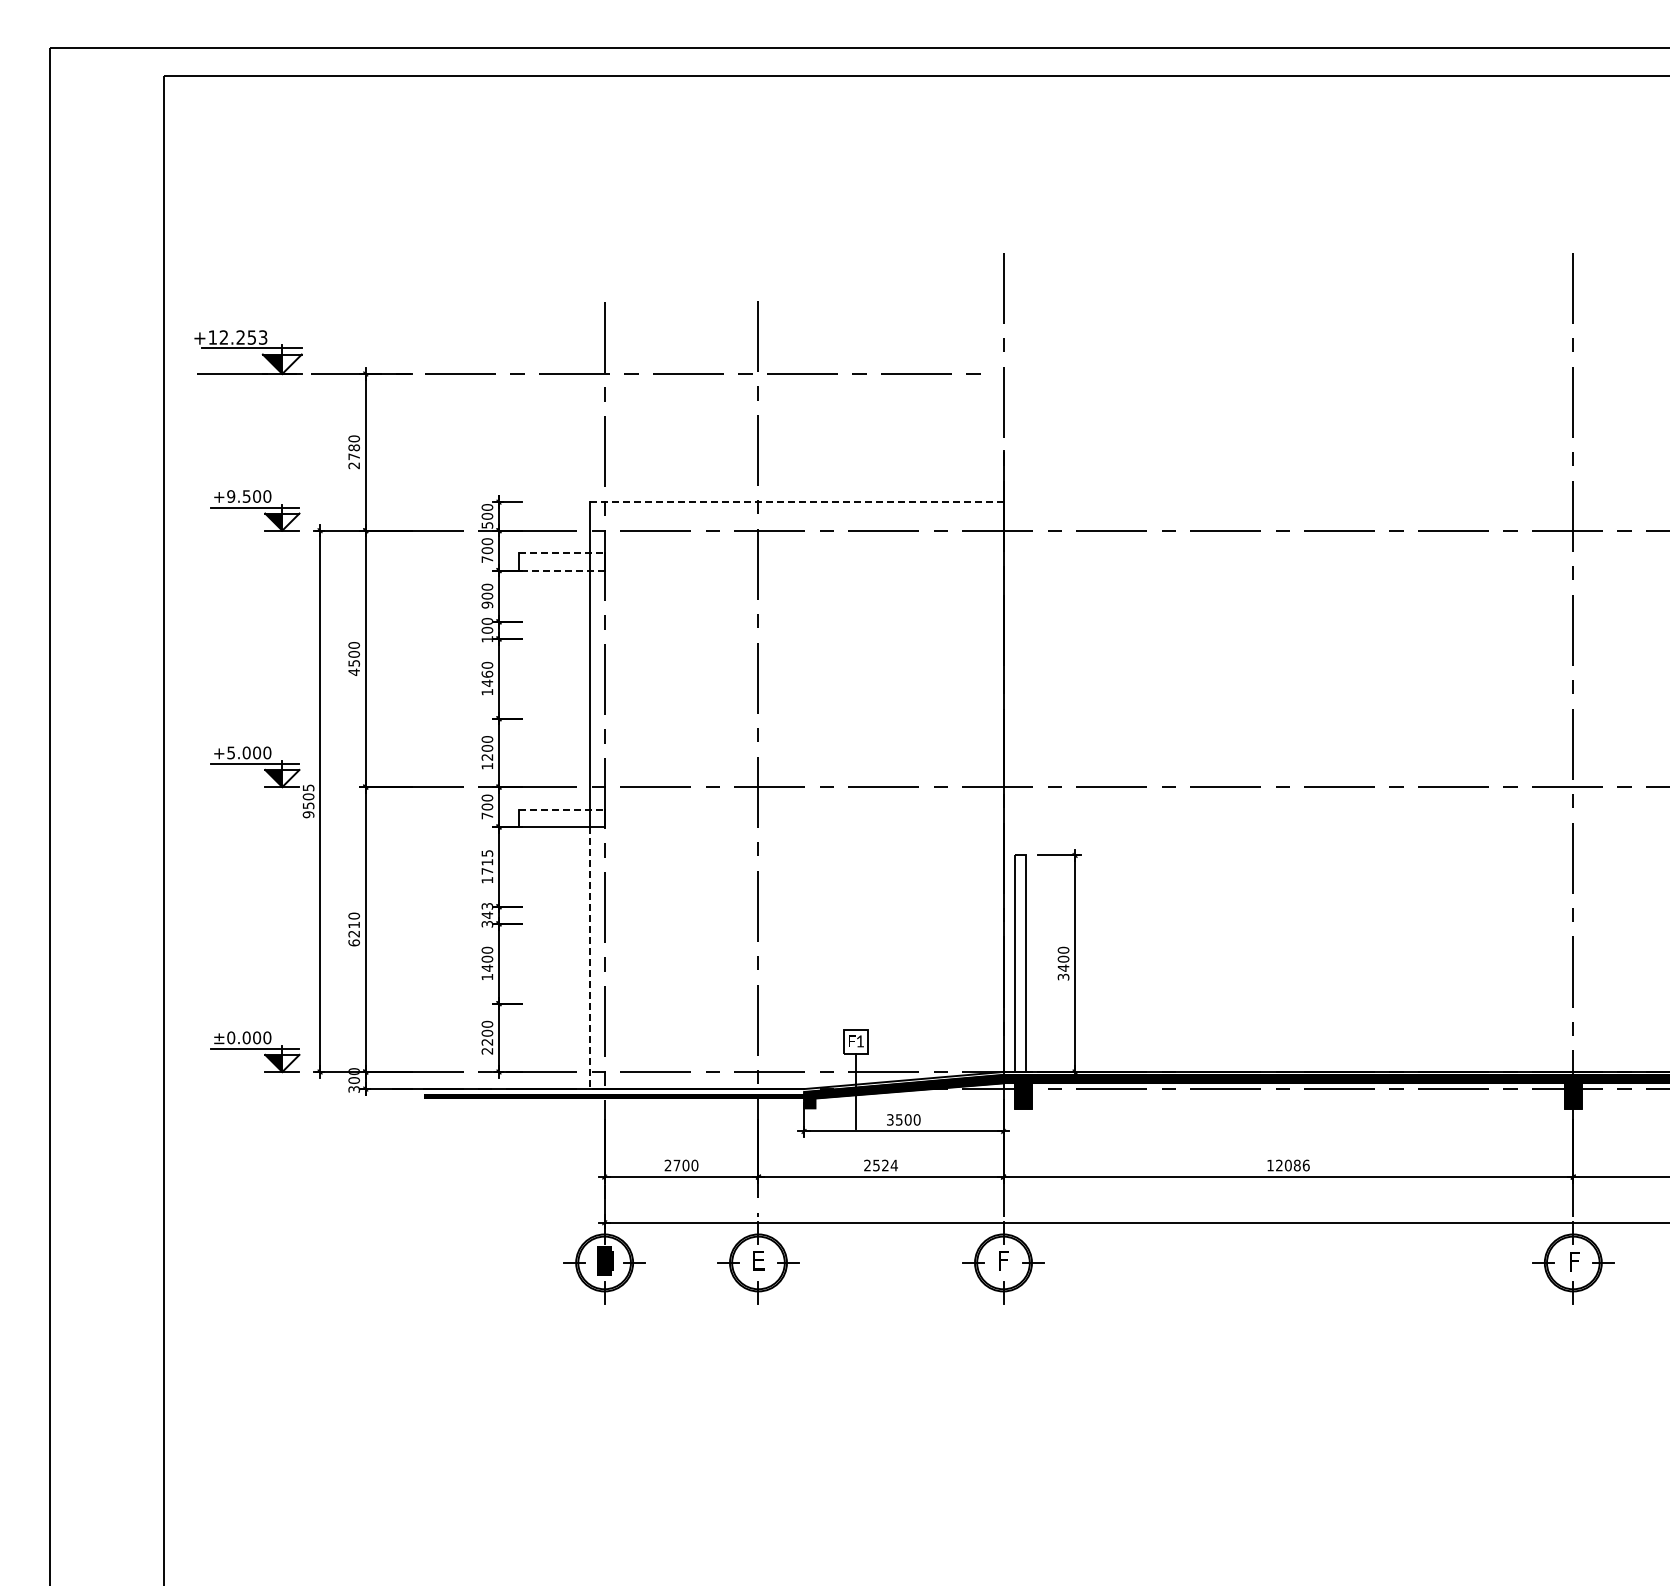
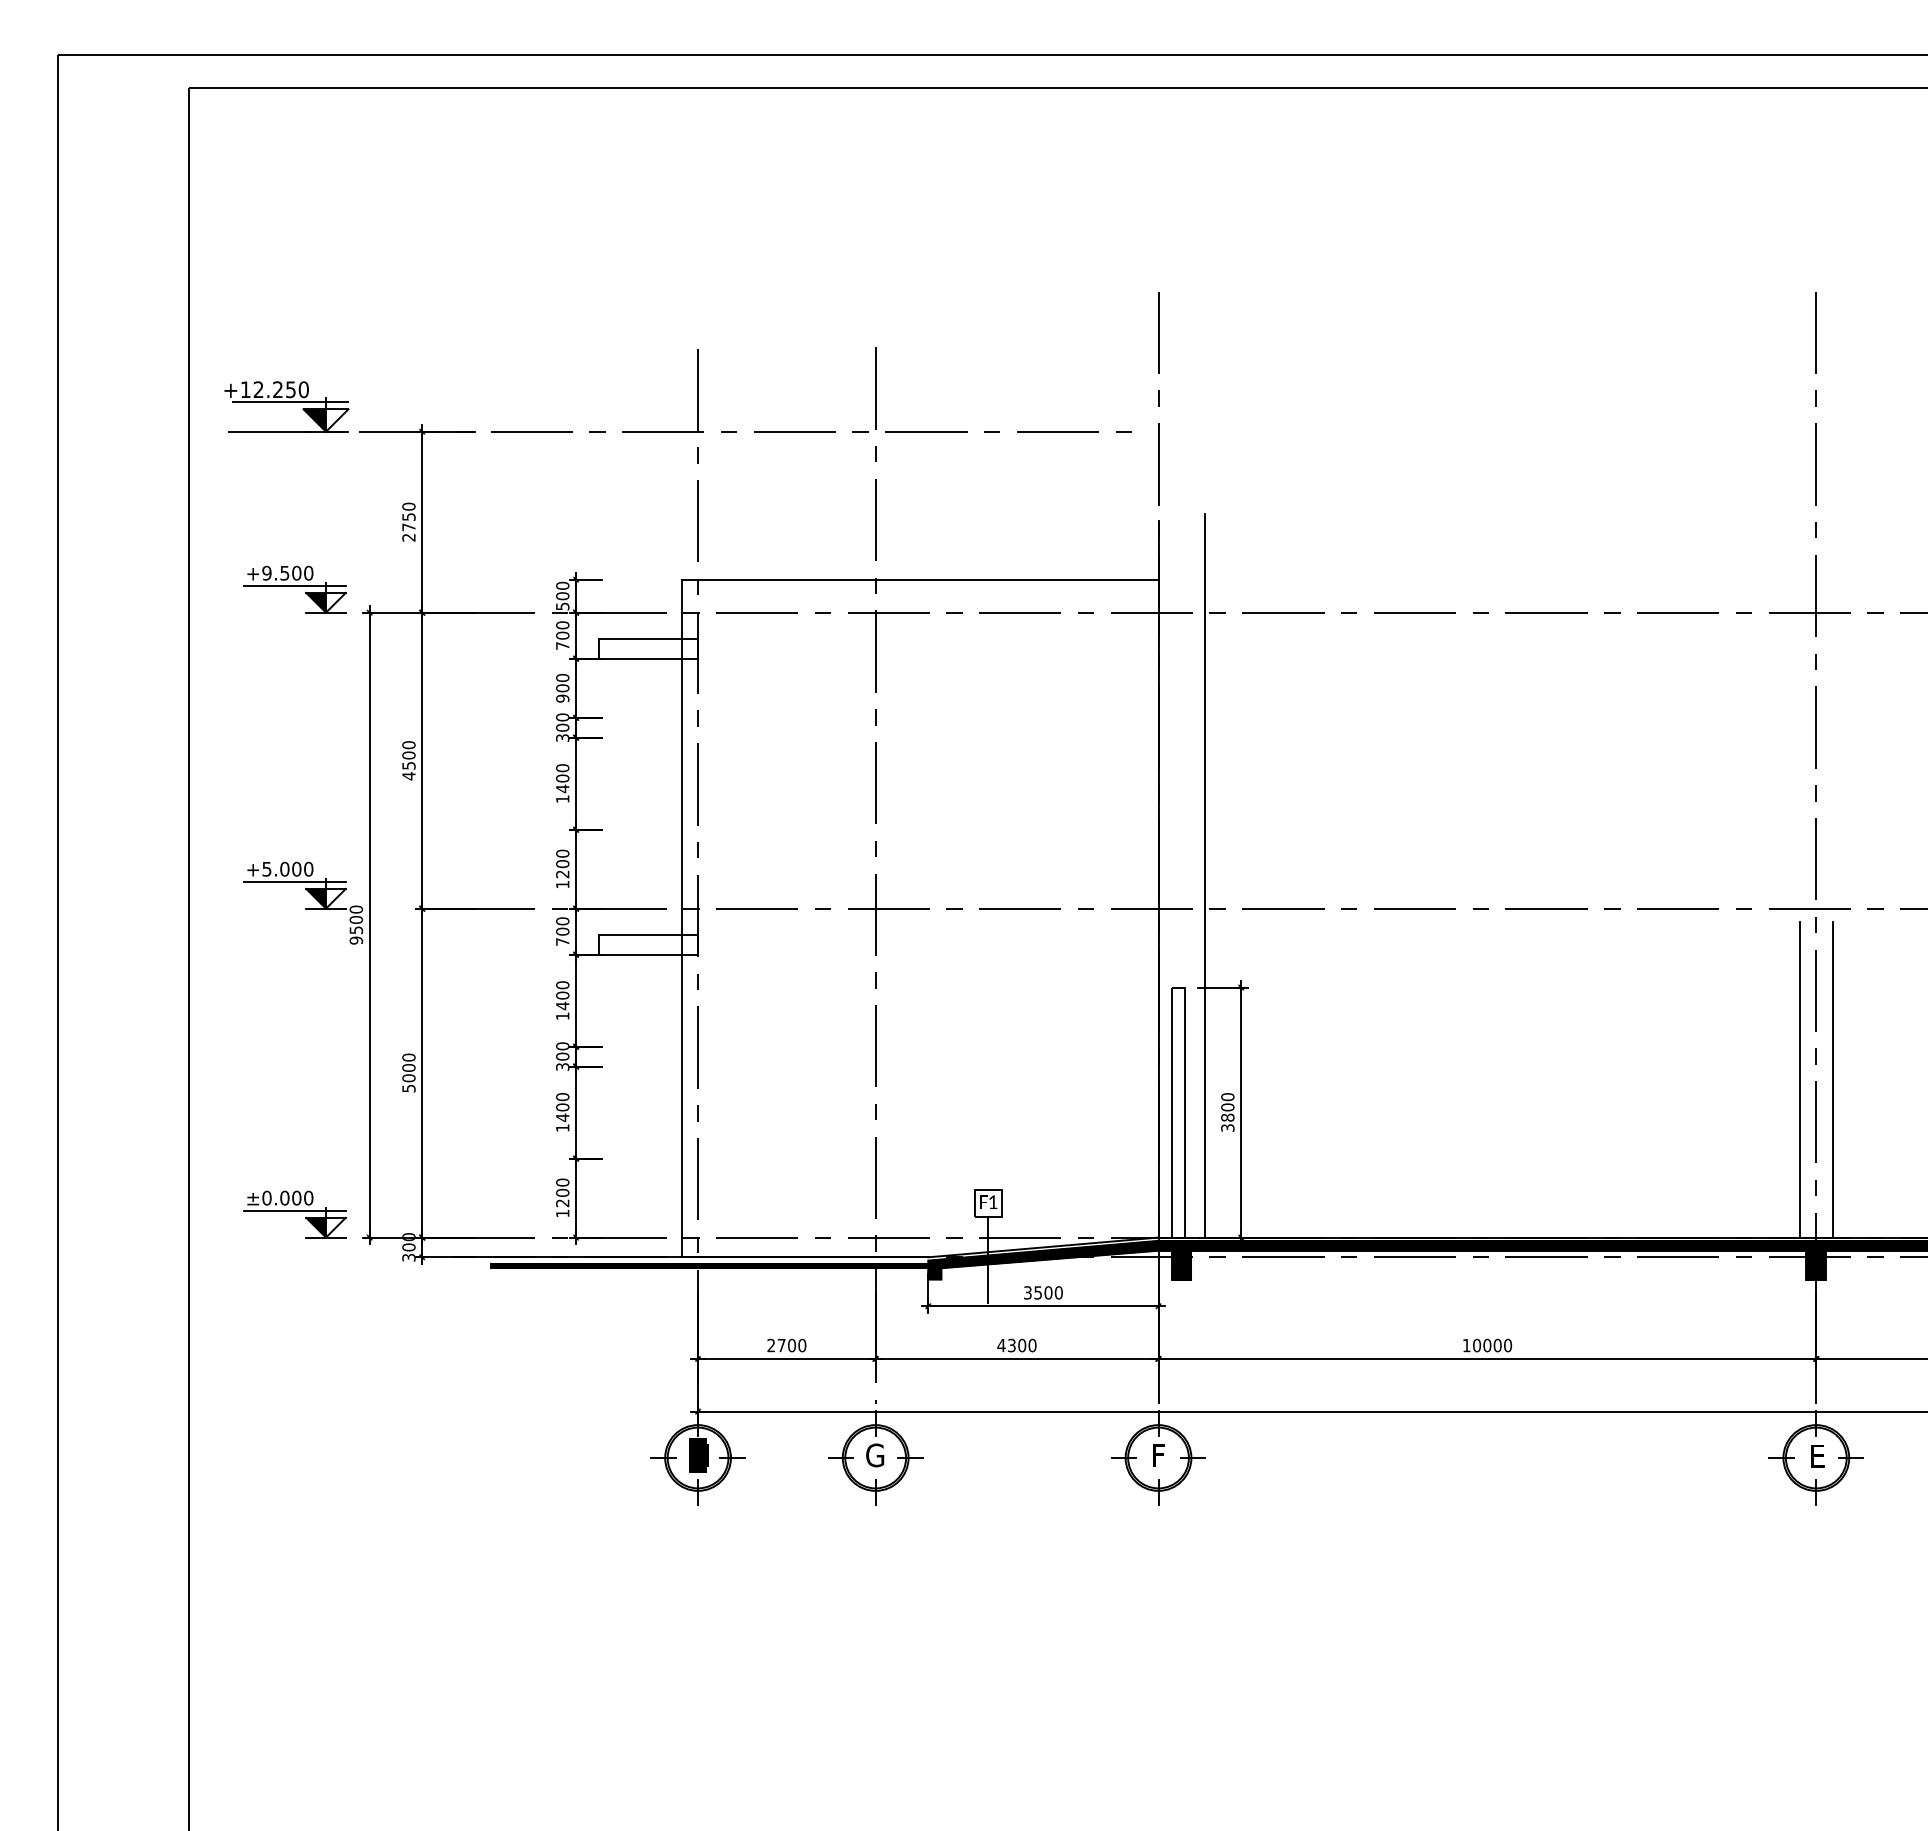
text: (262, 337) -> (303, 389), +12.253 -> +12.250
text: (353, 447) -> (408, 516), 2780 -> 2750
line: (796, 502) -> (919, 580), dashed -> solid
line: (561, 553) -> (648, 639), dashed -> solid
line: (561, 570) -> (648, 658), dashed -> solid
text: (487, 639) -> (562, 738), 100 -> 300
text: (486, 673) -> (561, 777), 1460 -> 1400
line: (1043, 758) -> (1204, 875), added
text: (308, 787) -> (356, 909), 9505 -> 9500
line: (561, 809) -> (648, 934), dashed -> solid
text: (487, 862) -> (562, 995), 1715 -> 1400
text: (487, 910) -> (562, 1051), 343 -> 300
text: (353, 933) -> (408, 1077), 6210 -> 5000
line: (1559, 934) -> (1800, 1078), added
line: (1587, 934) -> (1832, 1078), added
line: (590, 958) -> (681, 1106), dashed -> solid
text: (1063, 967) -> (1227, 1116), 3400 -> 3800
text: (486, 1051) -> (561, 1213), 2200 -> 1200
text: (880, 1165) -> (1016, 1345), 2524 -> 4300
text: (1292, 1165) -> (1492, 1345), 12086 -> 10000
text: (757, 1260) -> (874, 1455), E -> G
text: (1574, 1261) -> (1817, 1456), F -> E

